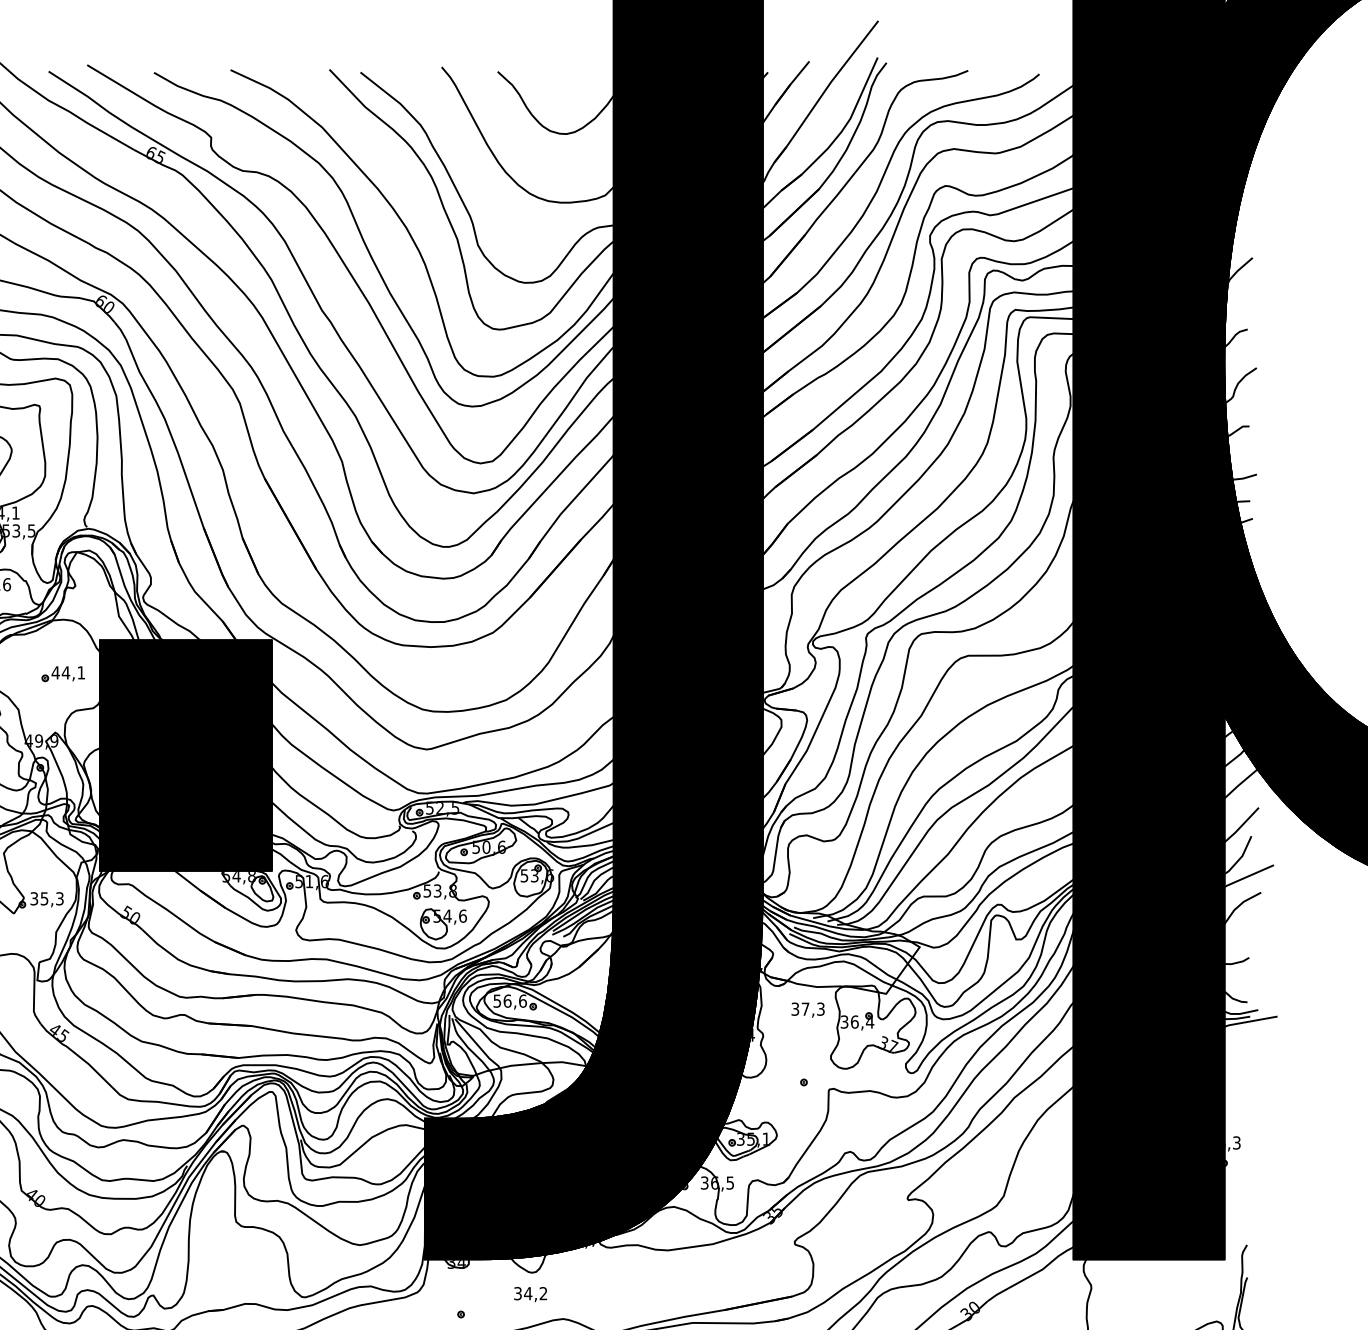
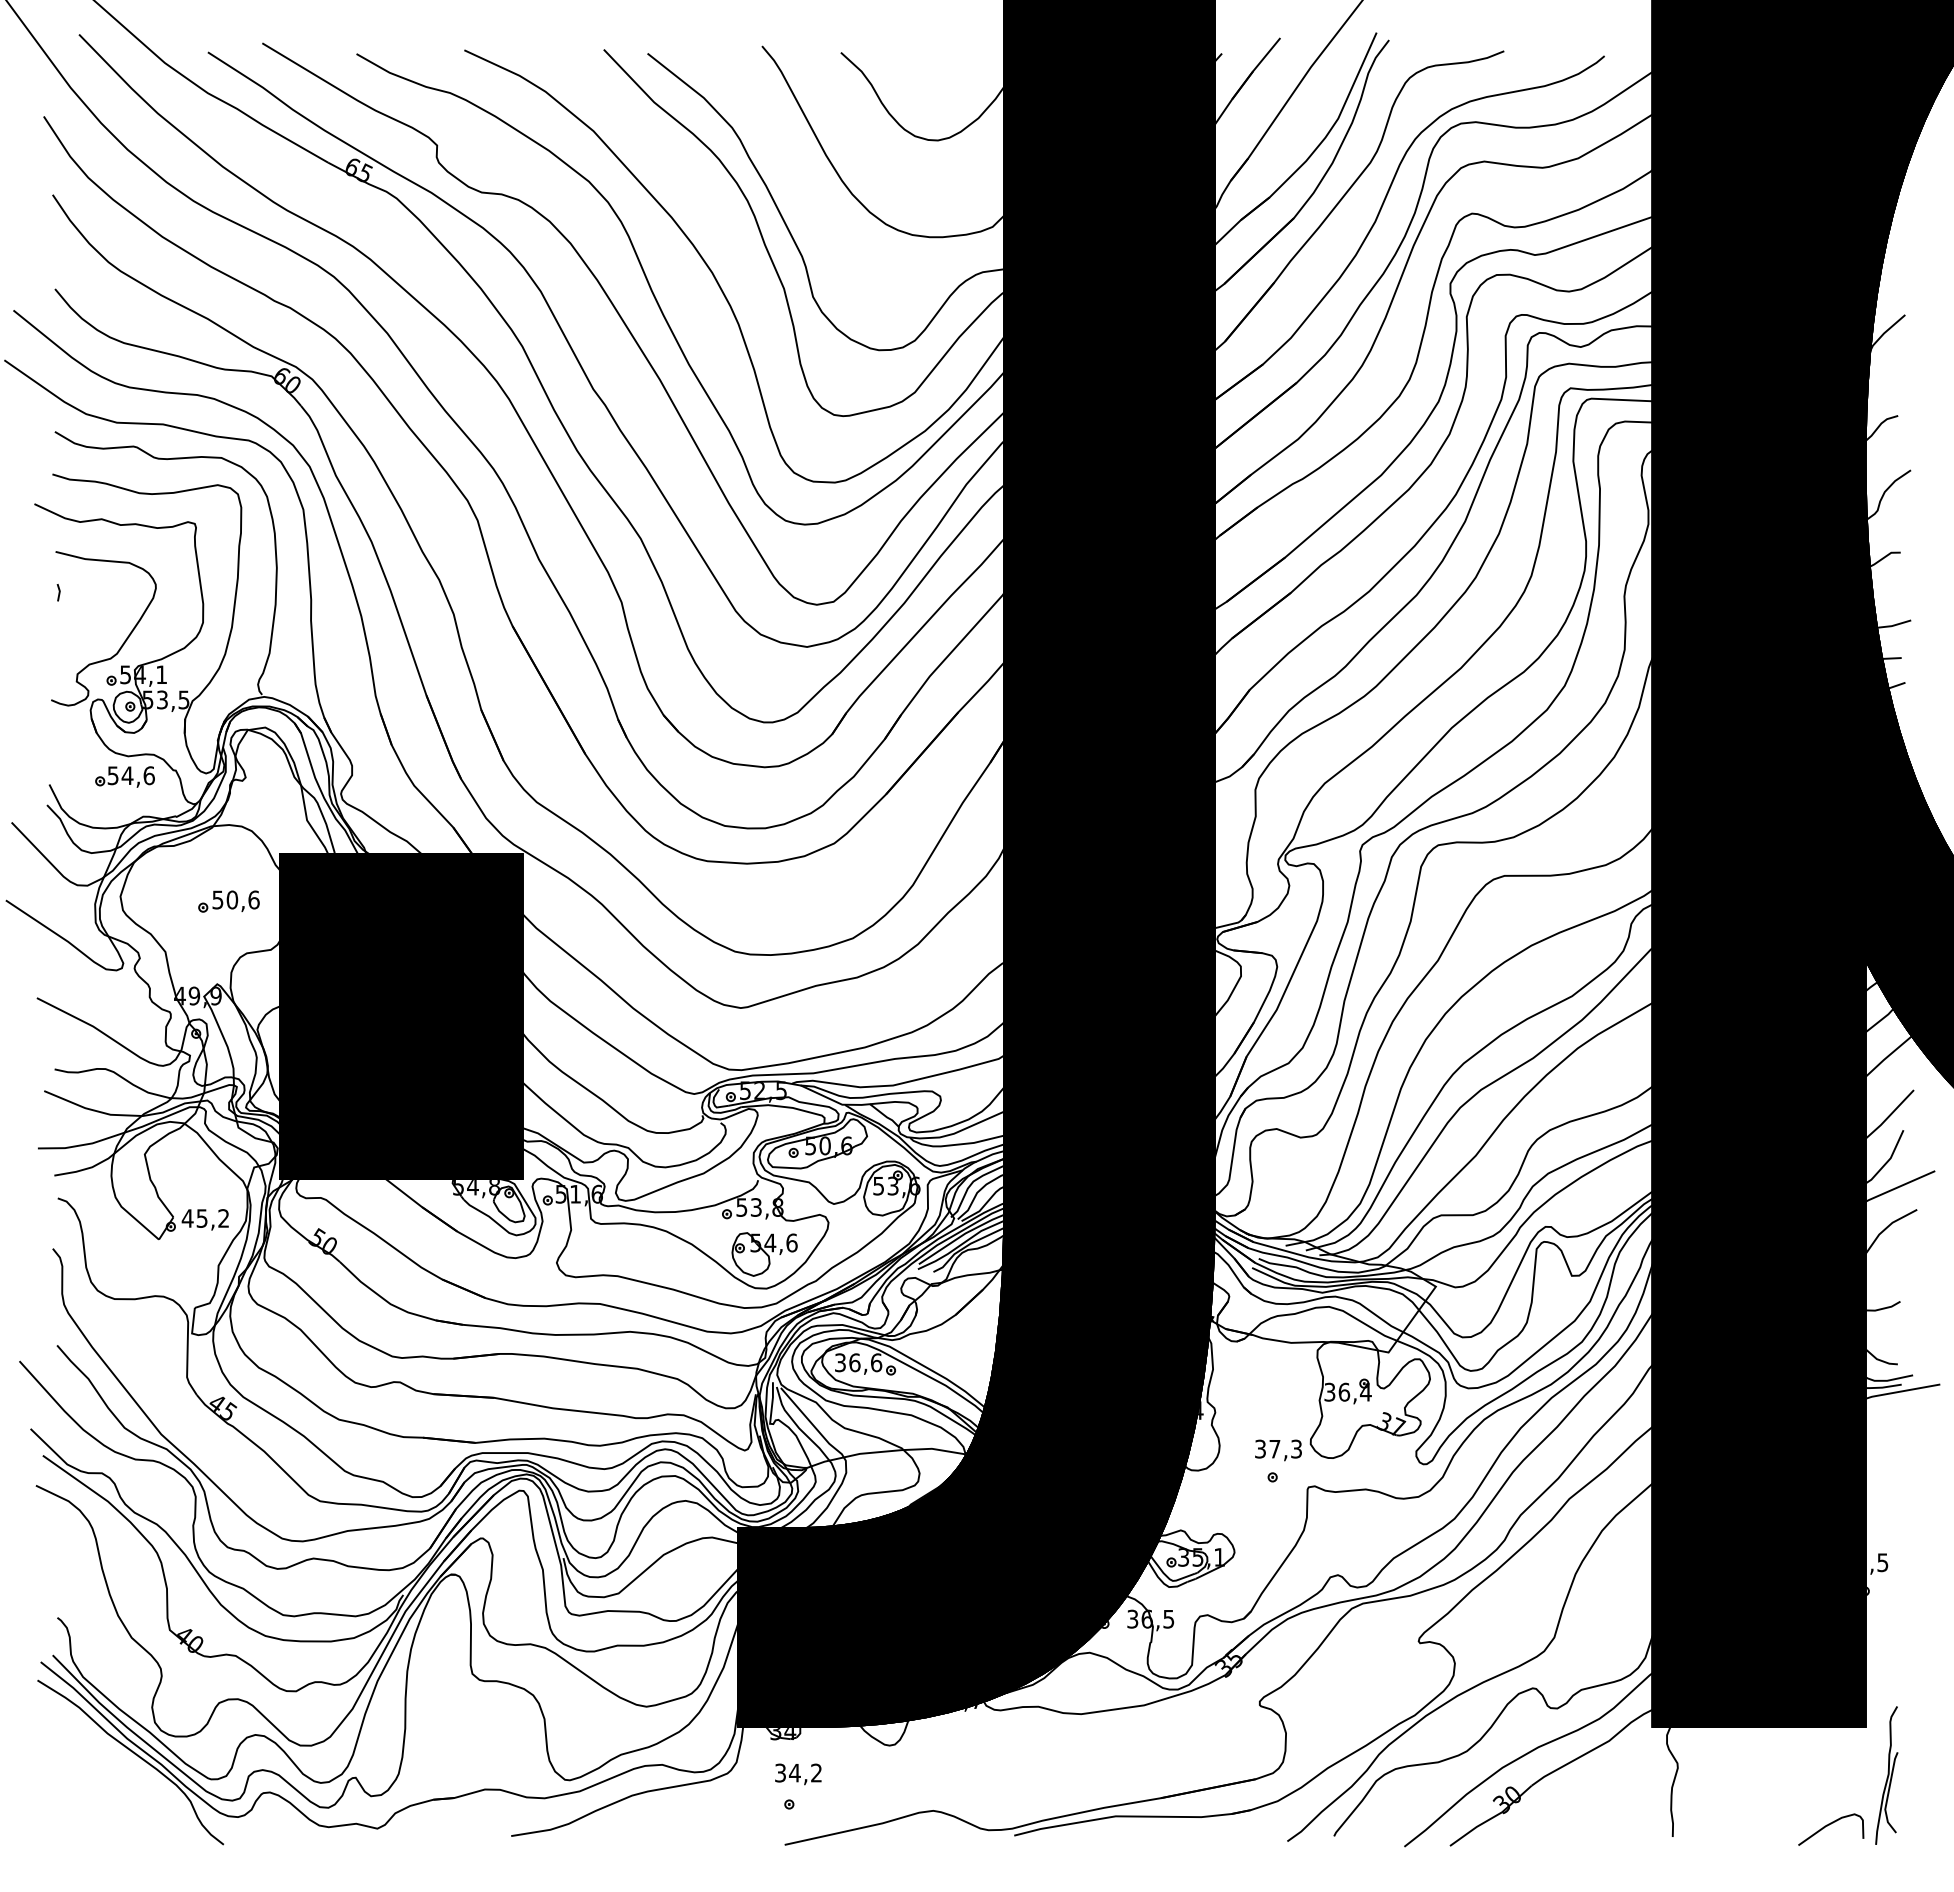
text: (68, 672) -> (235, 899), 44,1 -> 50,6
text: (46, 898) -> (205, 1218), 35,3 -> 45,2
text: (497, 1000) -> (840, 1362), 56,6 -> 36,6
text: (808, 1010) -> (1278, 1450), moved
text: (1237, 1142) -> (1883, 1562), 36,3 -> 31,5
text: (530, 1294) -> (798, 1774), moved

